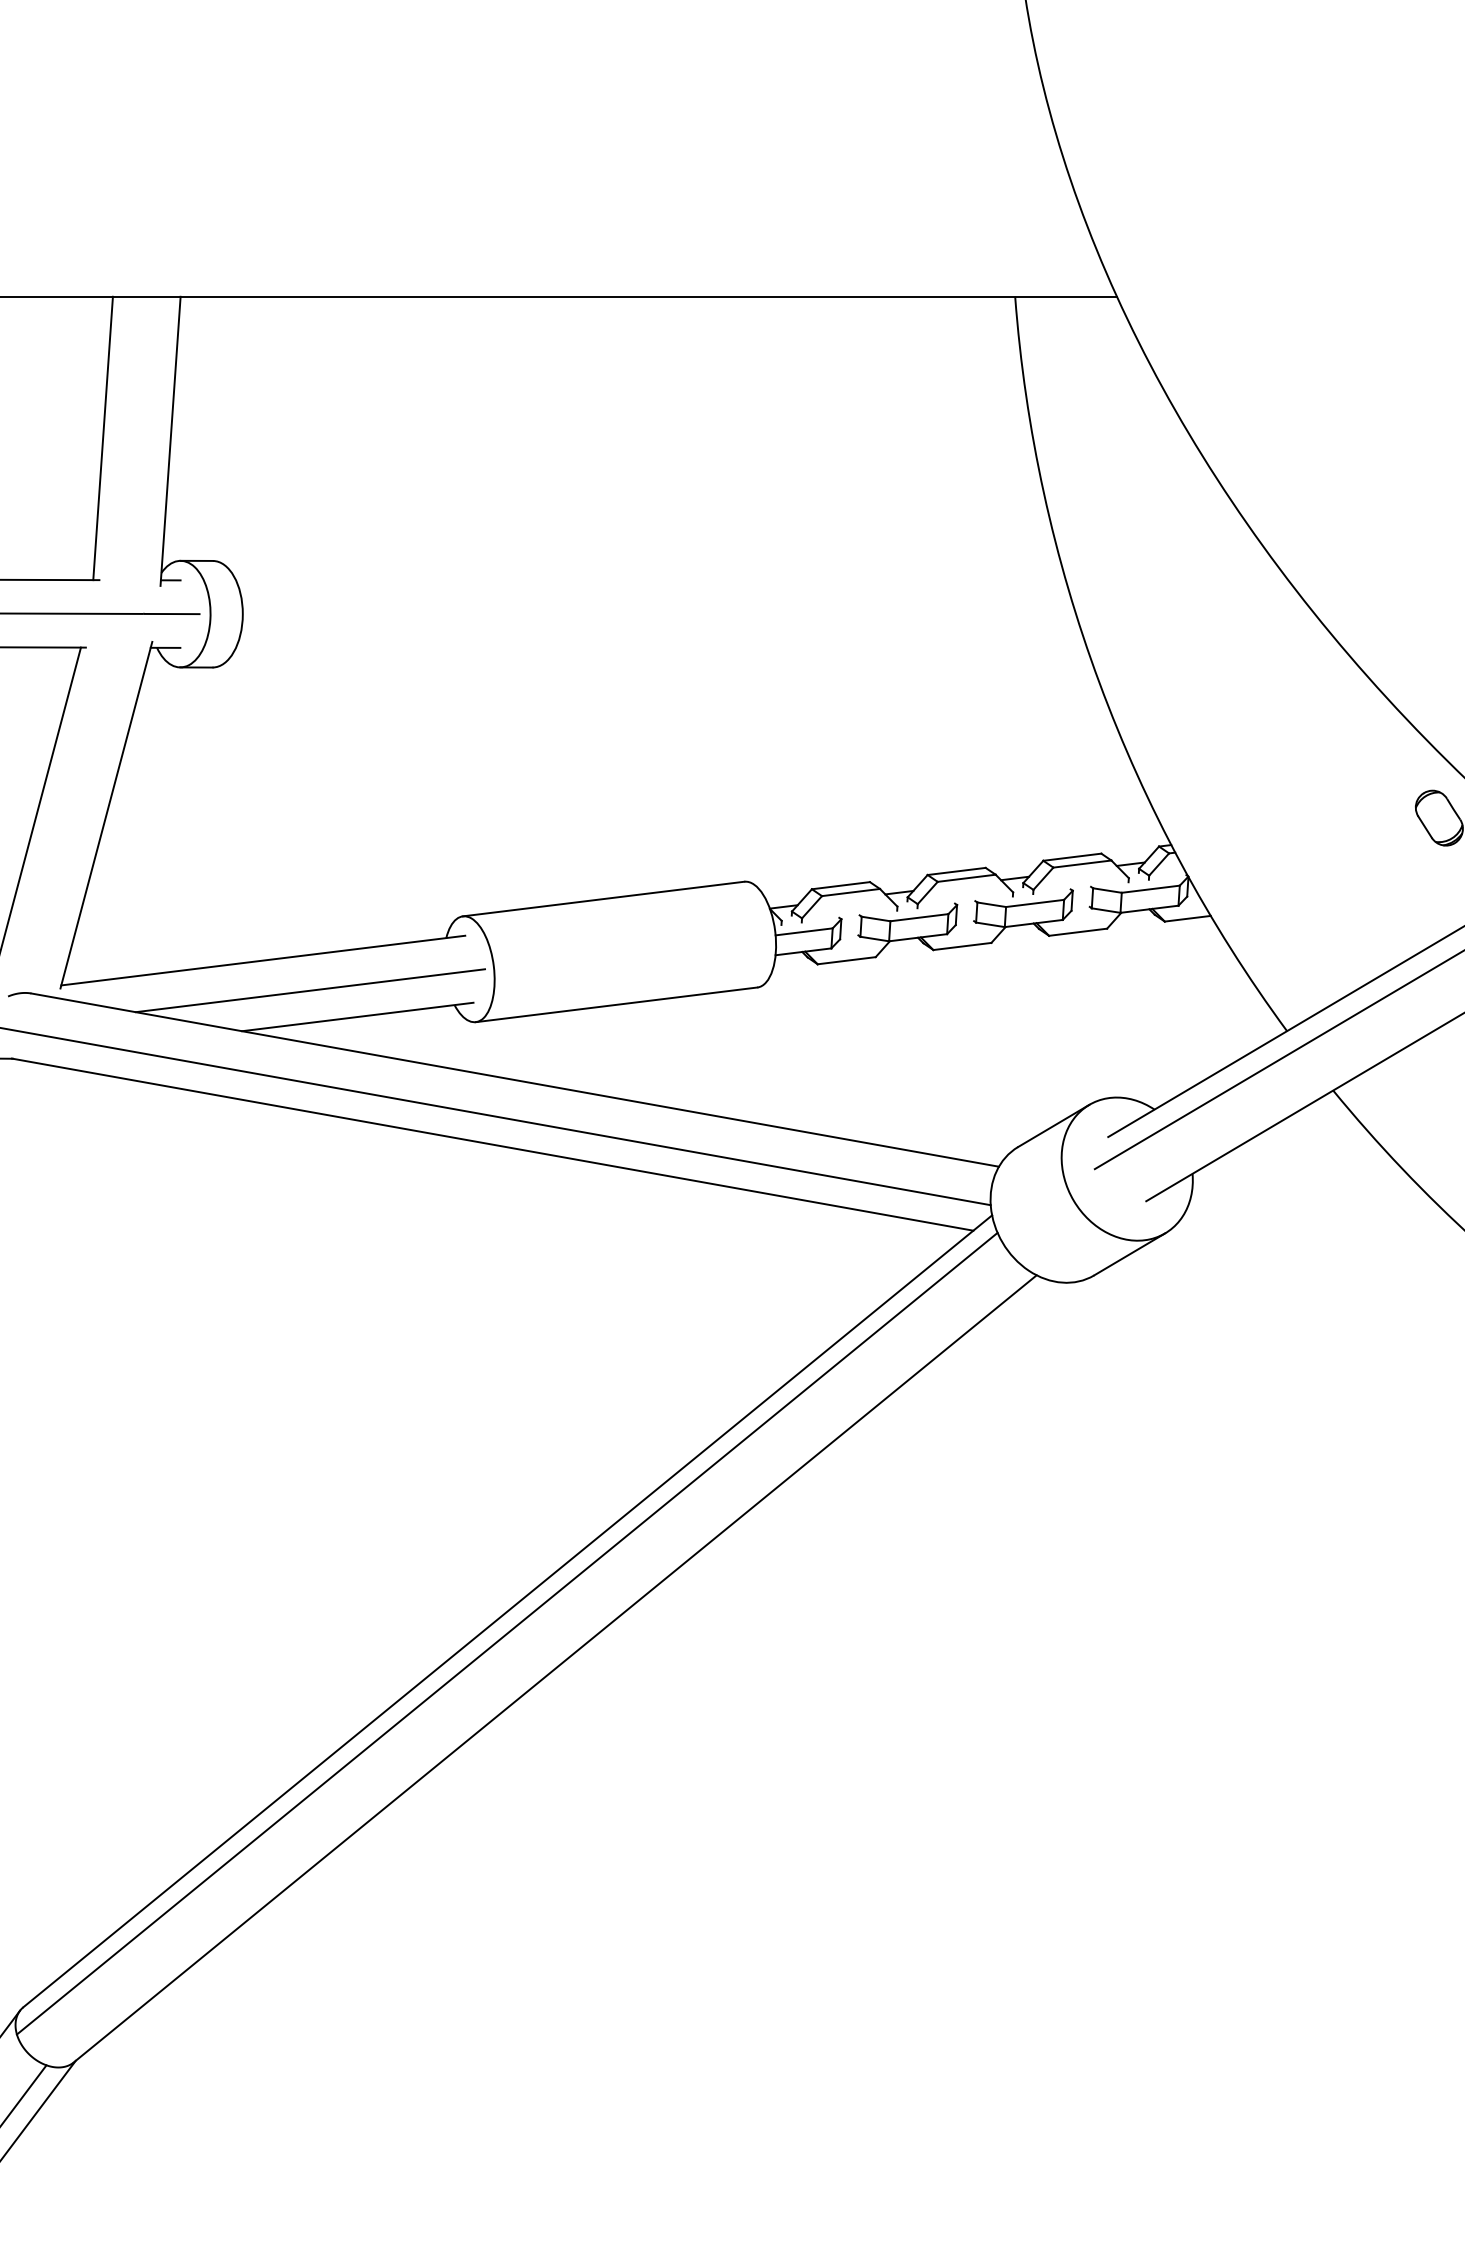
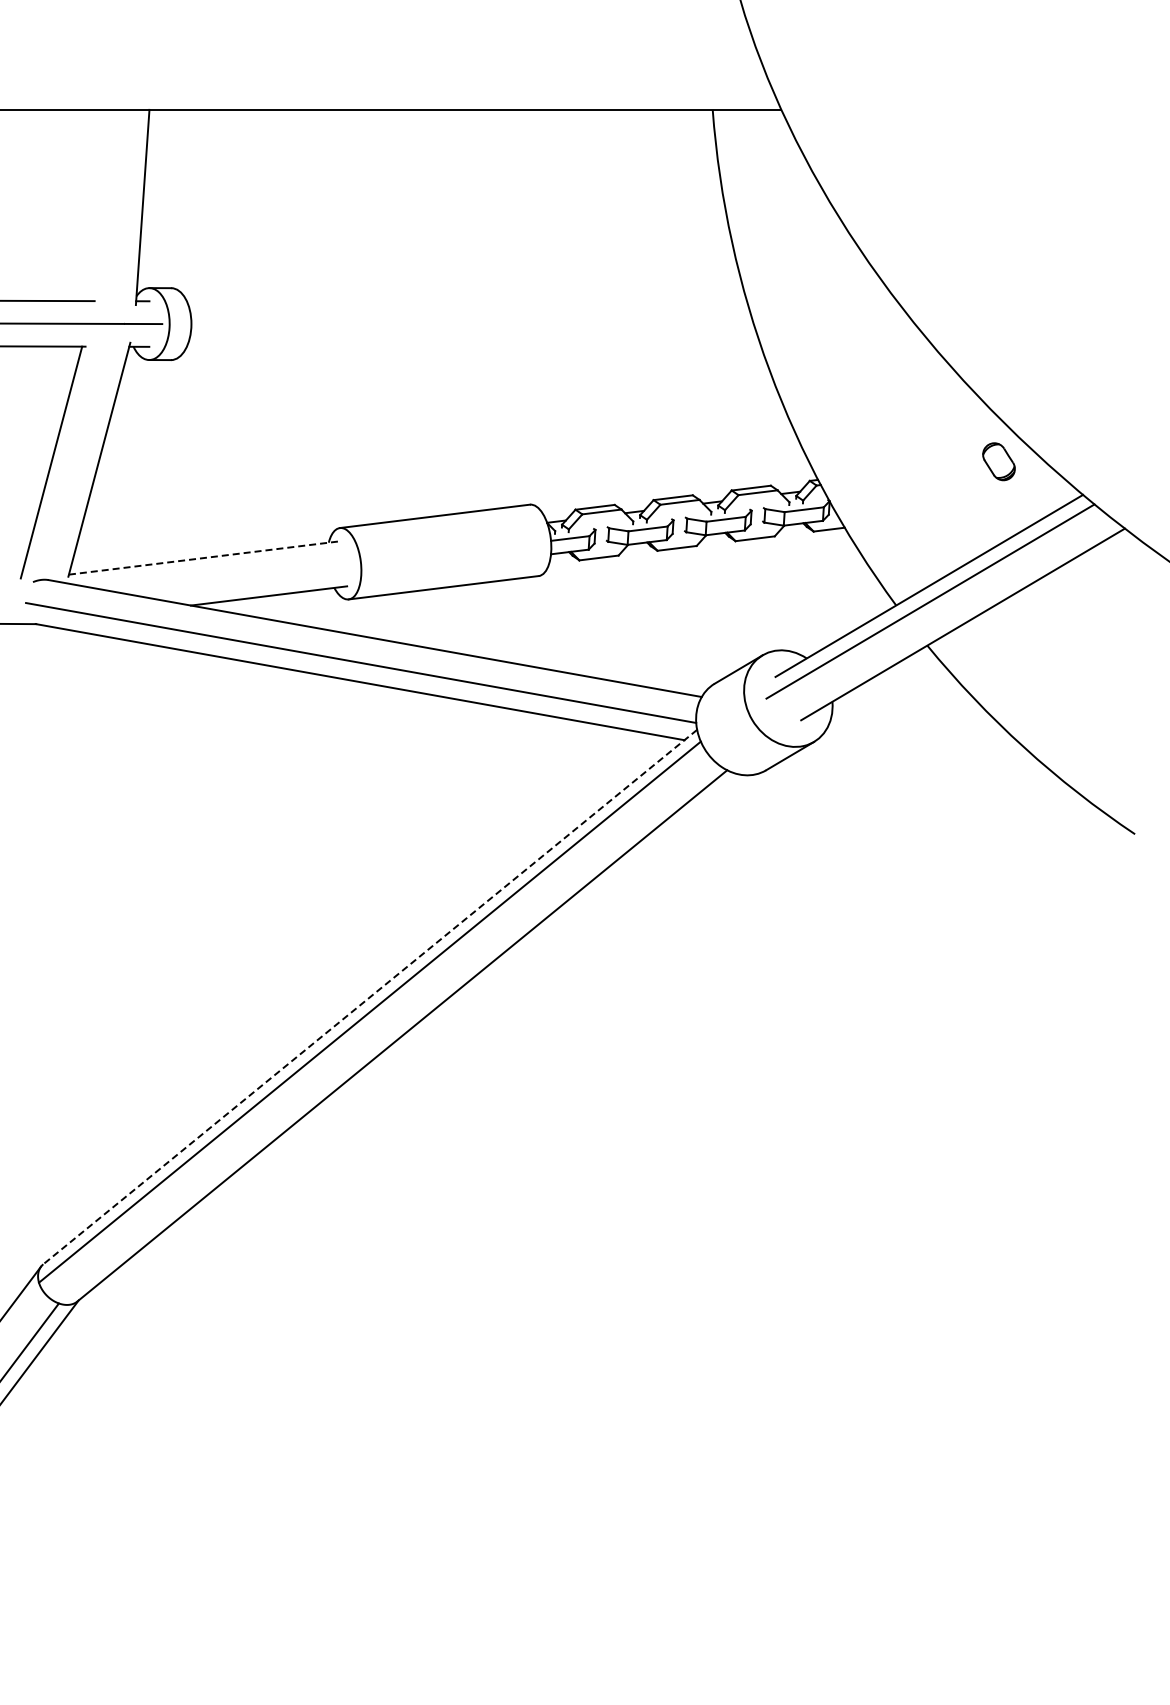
line: (102, 438) -> (96, 205), removed
line: (263, 960) -> (205, 557), solid -> dashed
line: (309, 989) -> (236, 577), removed
line: (506, 1611) -> (369, 997), solid -> dashed

